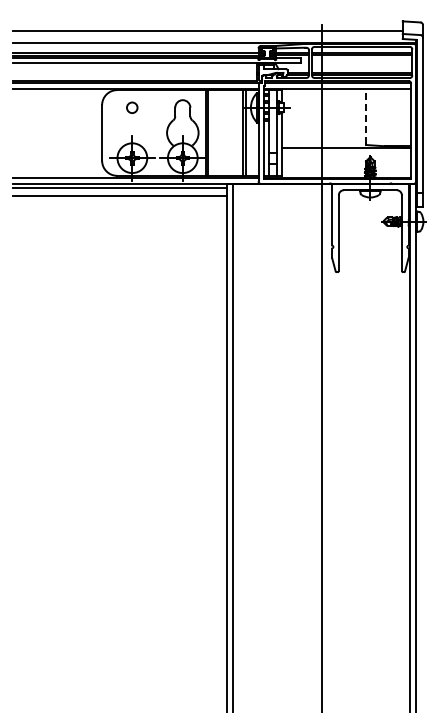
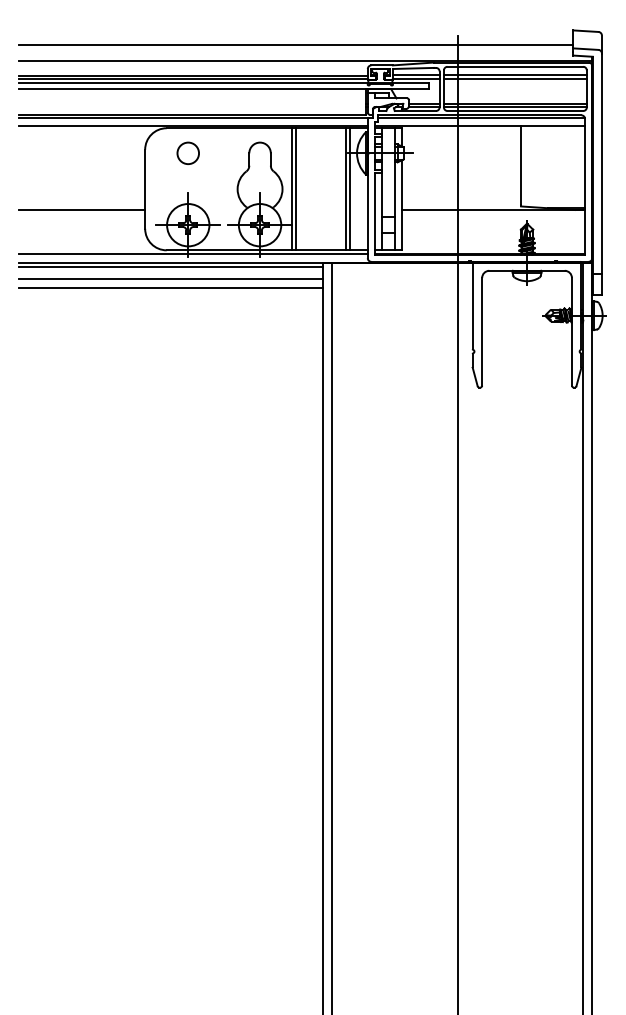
circle: (131, 107) -> (187, 153), size x1.43
line: (366, 116) -> (521, 165), dashed -> solid
line: (57, 147) -> (81, 209), added
line: (119, 202) -> (169, 288), added

